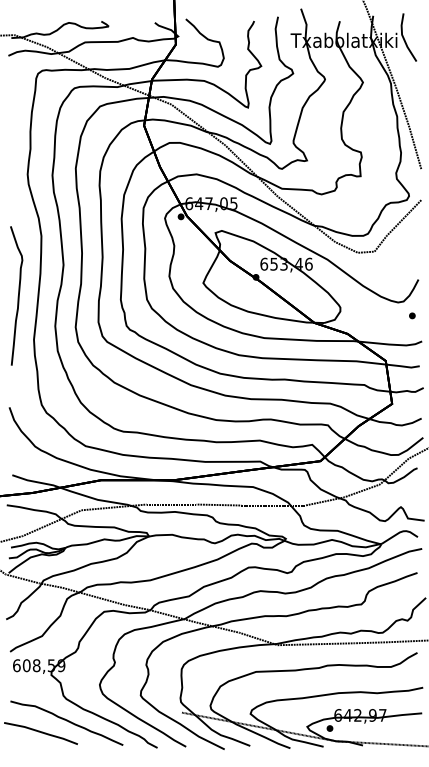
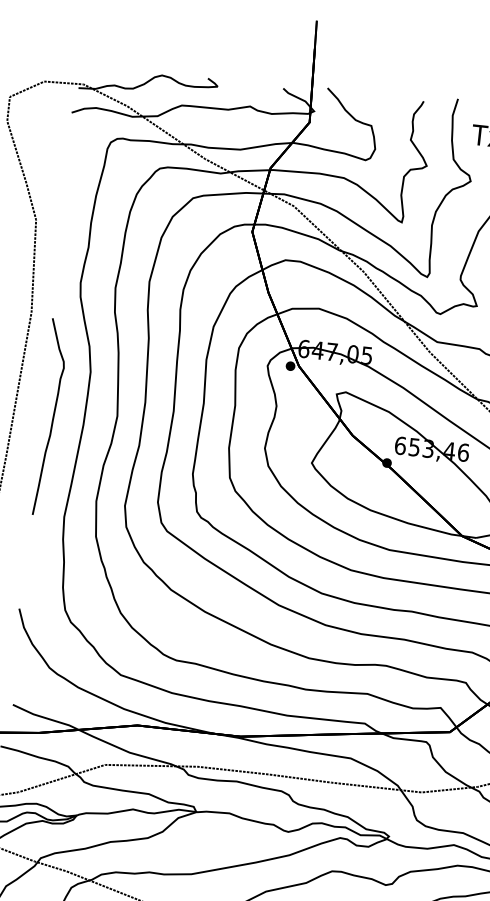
curve: (17, 296) -> (51, 418), moved

